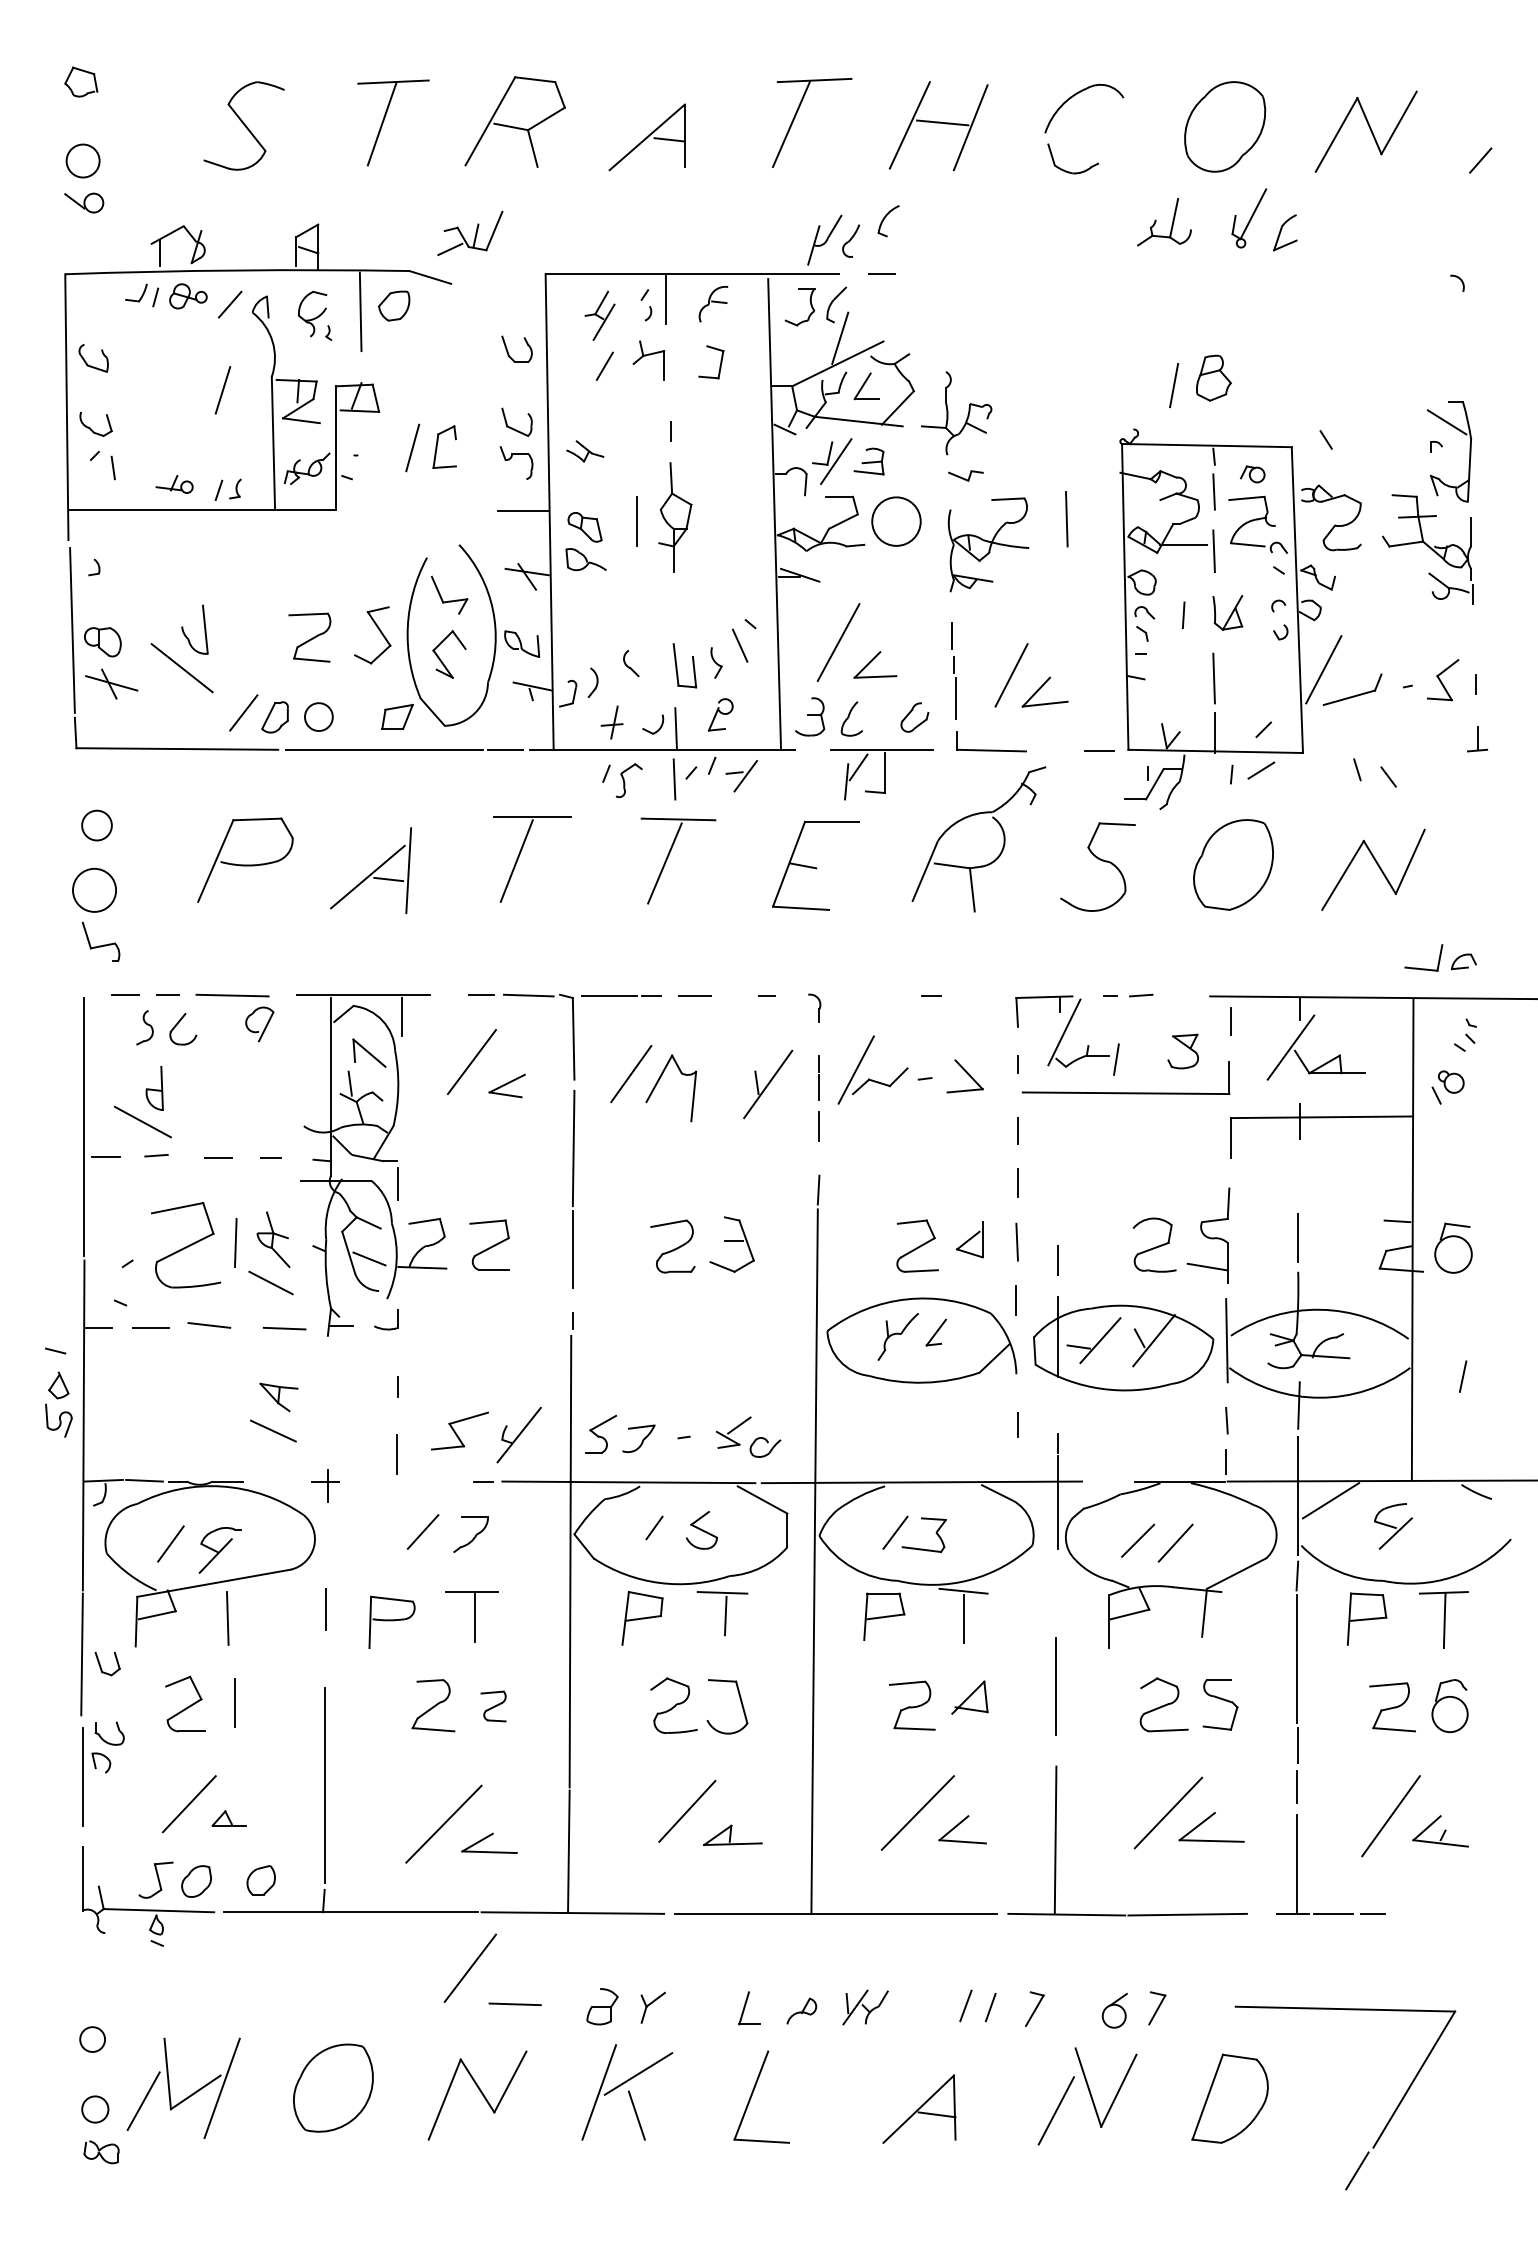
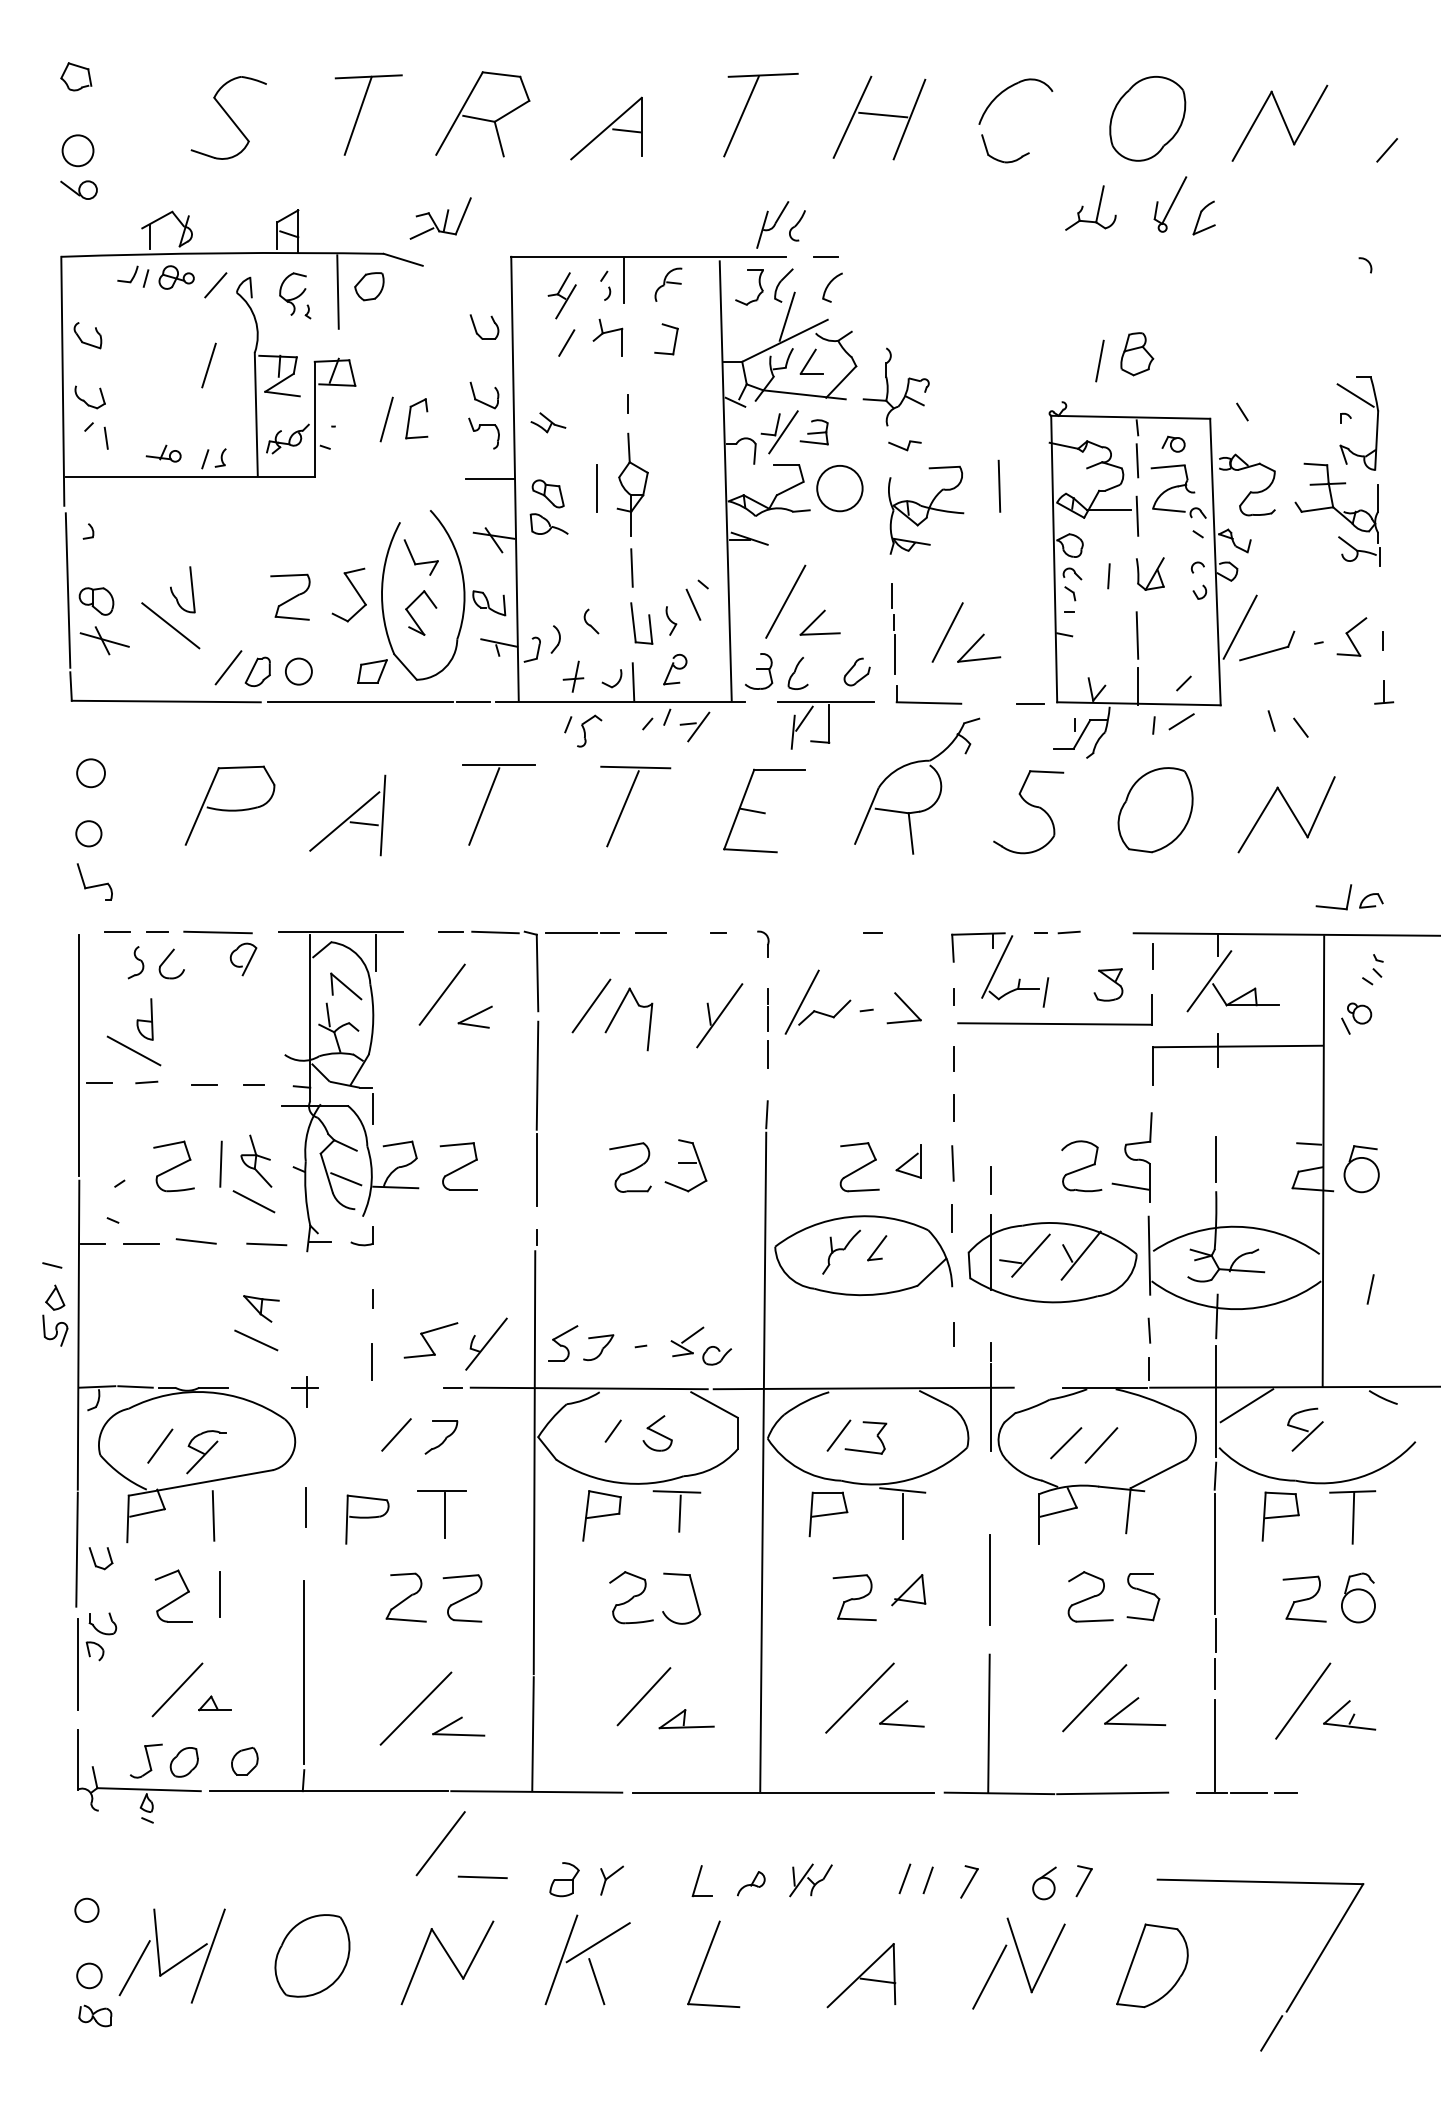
part: (888, 221) -> (832, 287), moved
line: (674, 779) -> (631, 568), moved
circle: (94, 889) -> (88, 833), size x0.62
part: (185, 1245) -> (173, 1166), size x0.62
part: (493, 1706) -> (462, 1598), size x1.67

